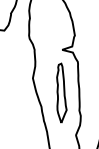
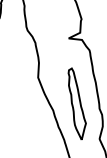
part: (61, 92) -> (76, 103), moved

